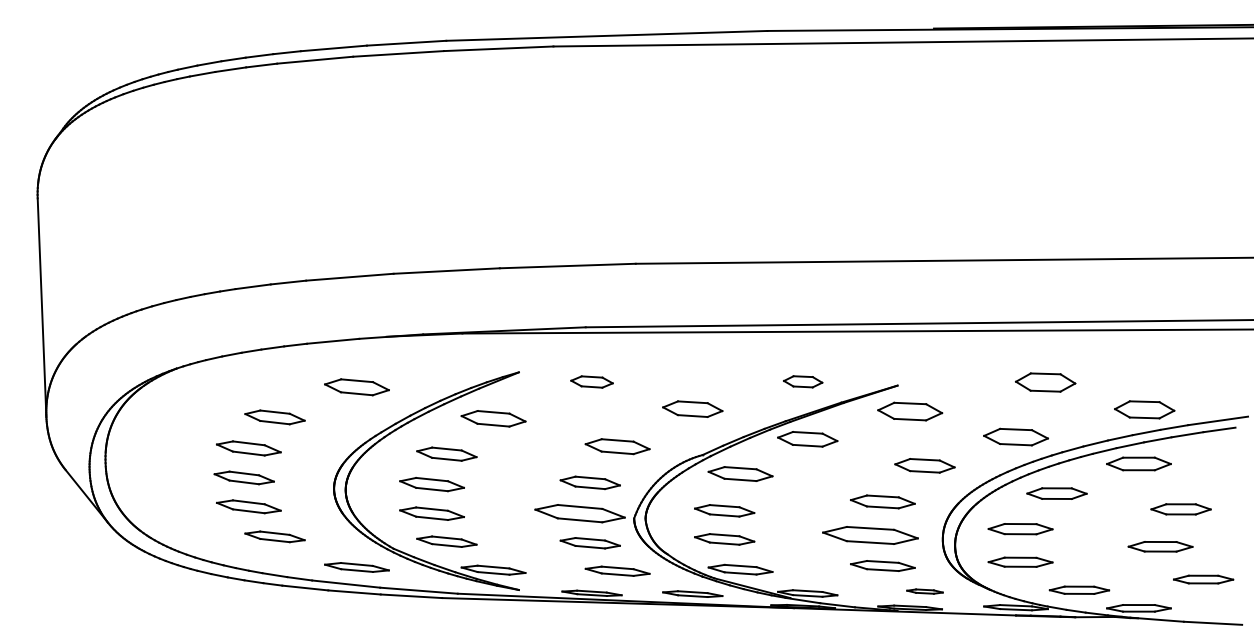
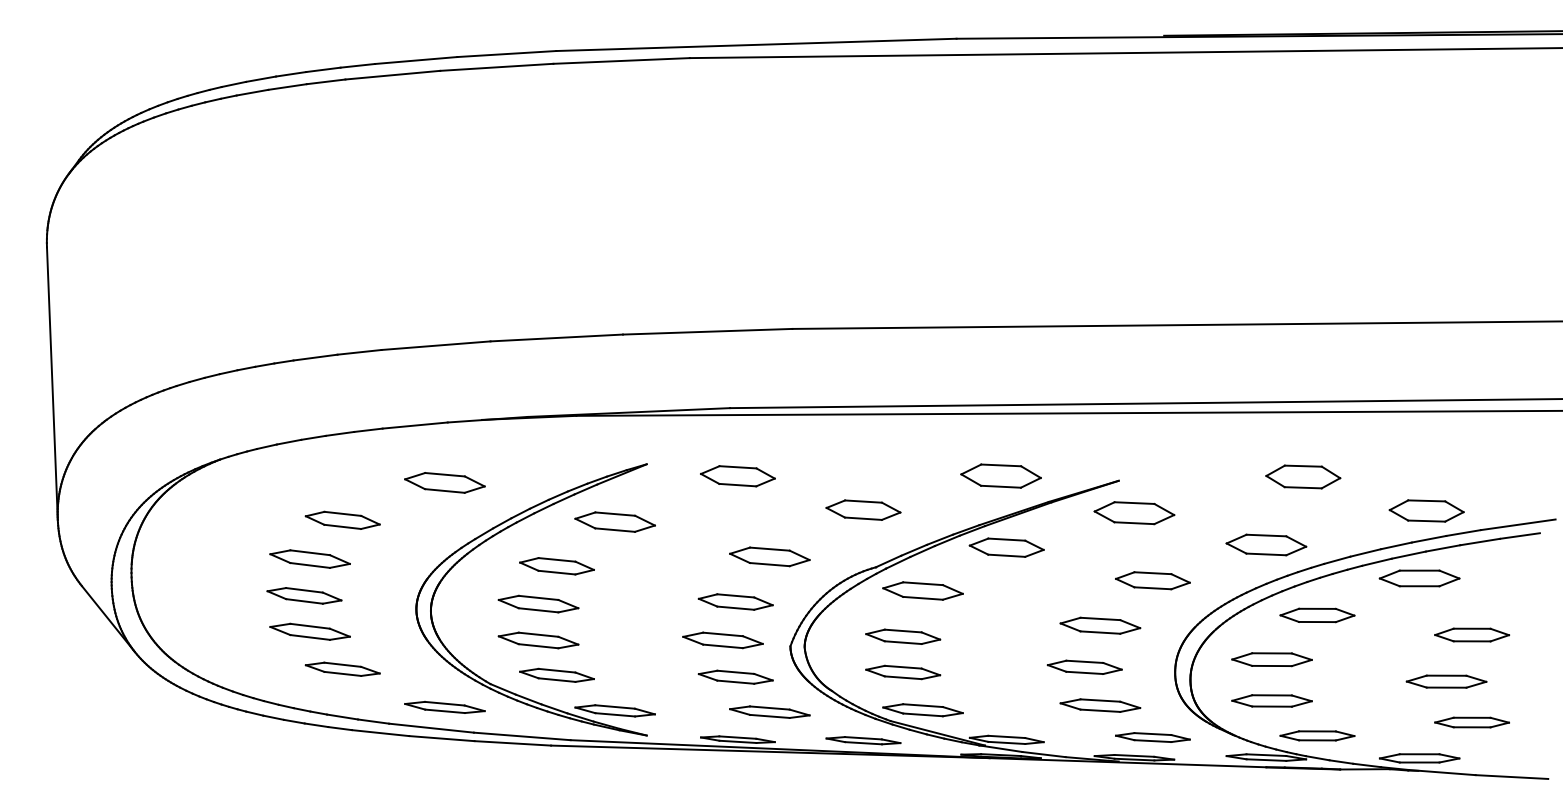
part: (802, 381) -> (1000, 475), size x1.67
part: (591, 382) -> (737, 476), size x1.43
part: (579, 513) -> (722, 640), size x0.71
part: (870, 534) -> (1084, 666), size x0.62
part: (1203, 579) -> (1471, 722), moved
part: (1079, 589) -> (1317, 735), moved
part: (924, 591) -> (1152, 737), size x1.67

